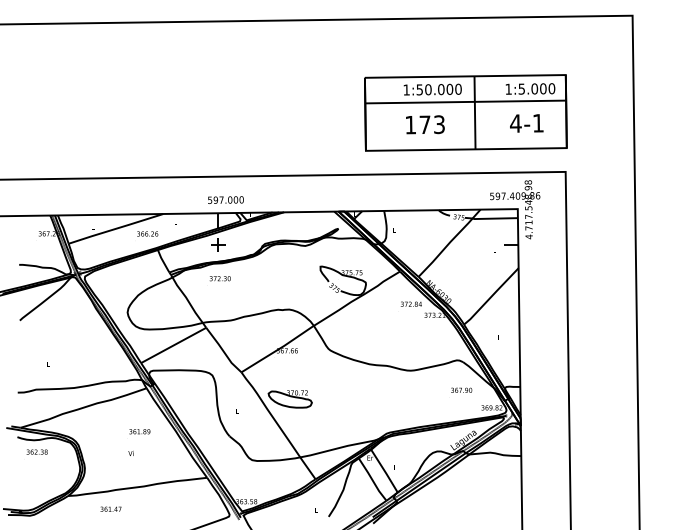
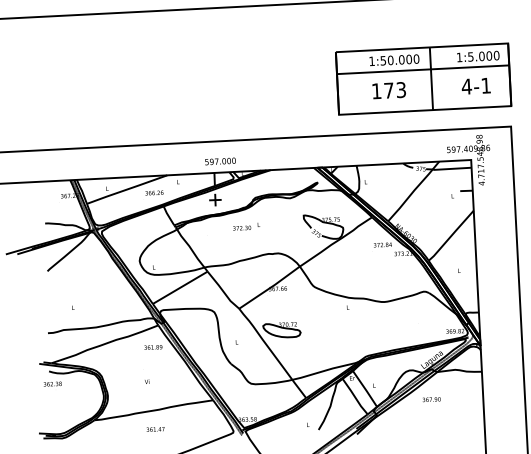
text: (219, 278) -> (241, 228), moved
text: (461, 389) -> (431, 398), moved
text: (139, 431) -> (153, 347), moved
text: (36, 451) -> (52, 383), moved
text: (110, 508) -> (155, 428), moved

